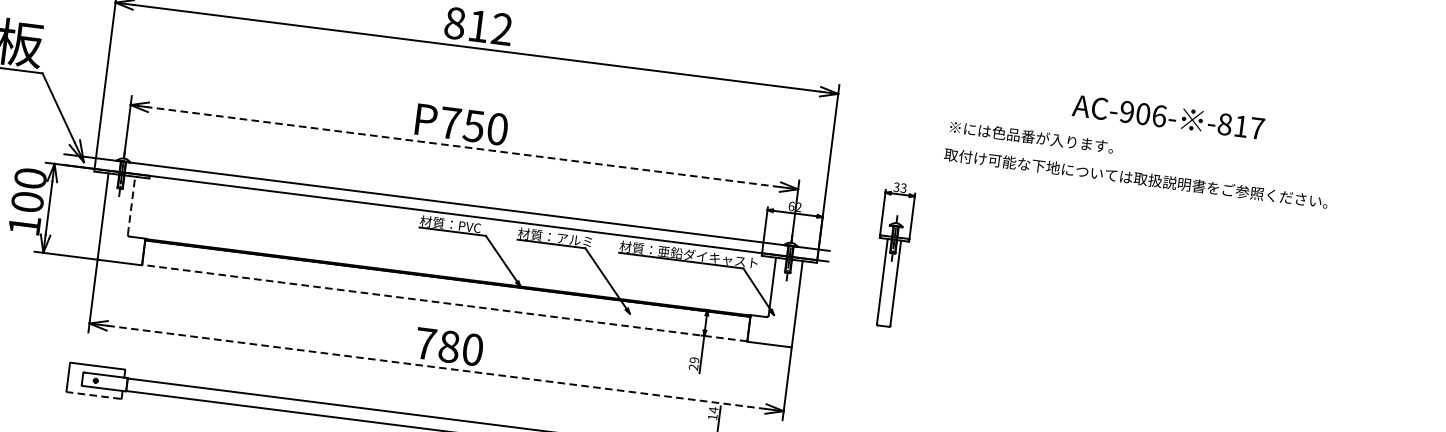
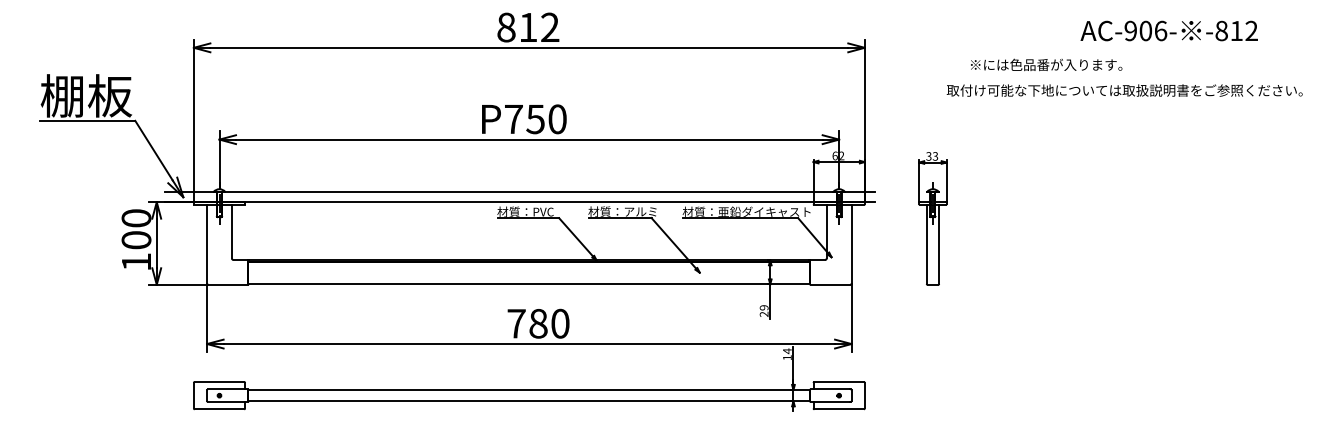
text: (1257, 127) -> (1251, 30), -817 -> -812
line: (463, 146) -> (528, 139), dashed -> solid
text: (1135, 178) -> (1124, 90), moved
line: (131, 205) -> (231, 231), dashed -> solid
part: (892, 254) -> (932, 218), moved
line: (444, 303) -> (529, 284), dashed -> solid
line: (436, 367) -> (529, 344), dashed -> solid
line: (93, 395) -> (219, 409), dashed -> solid

